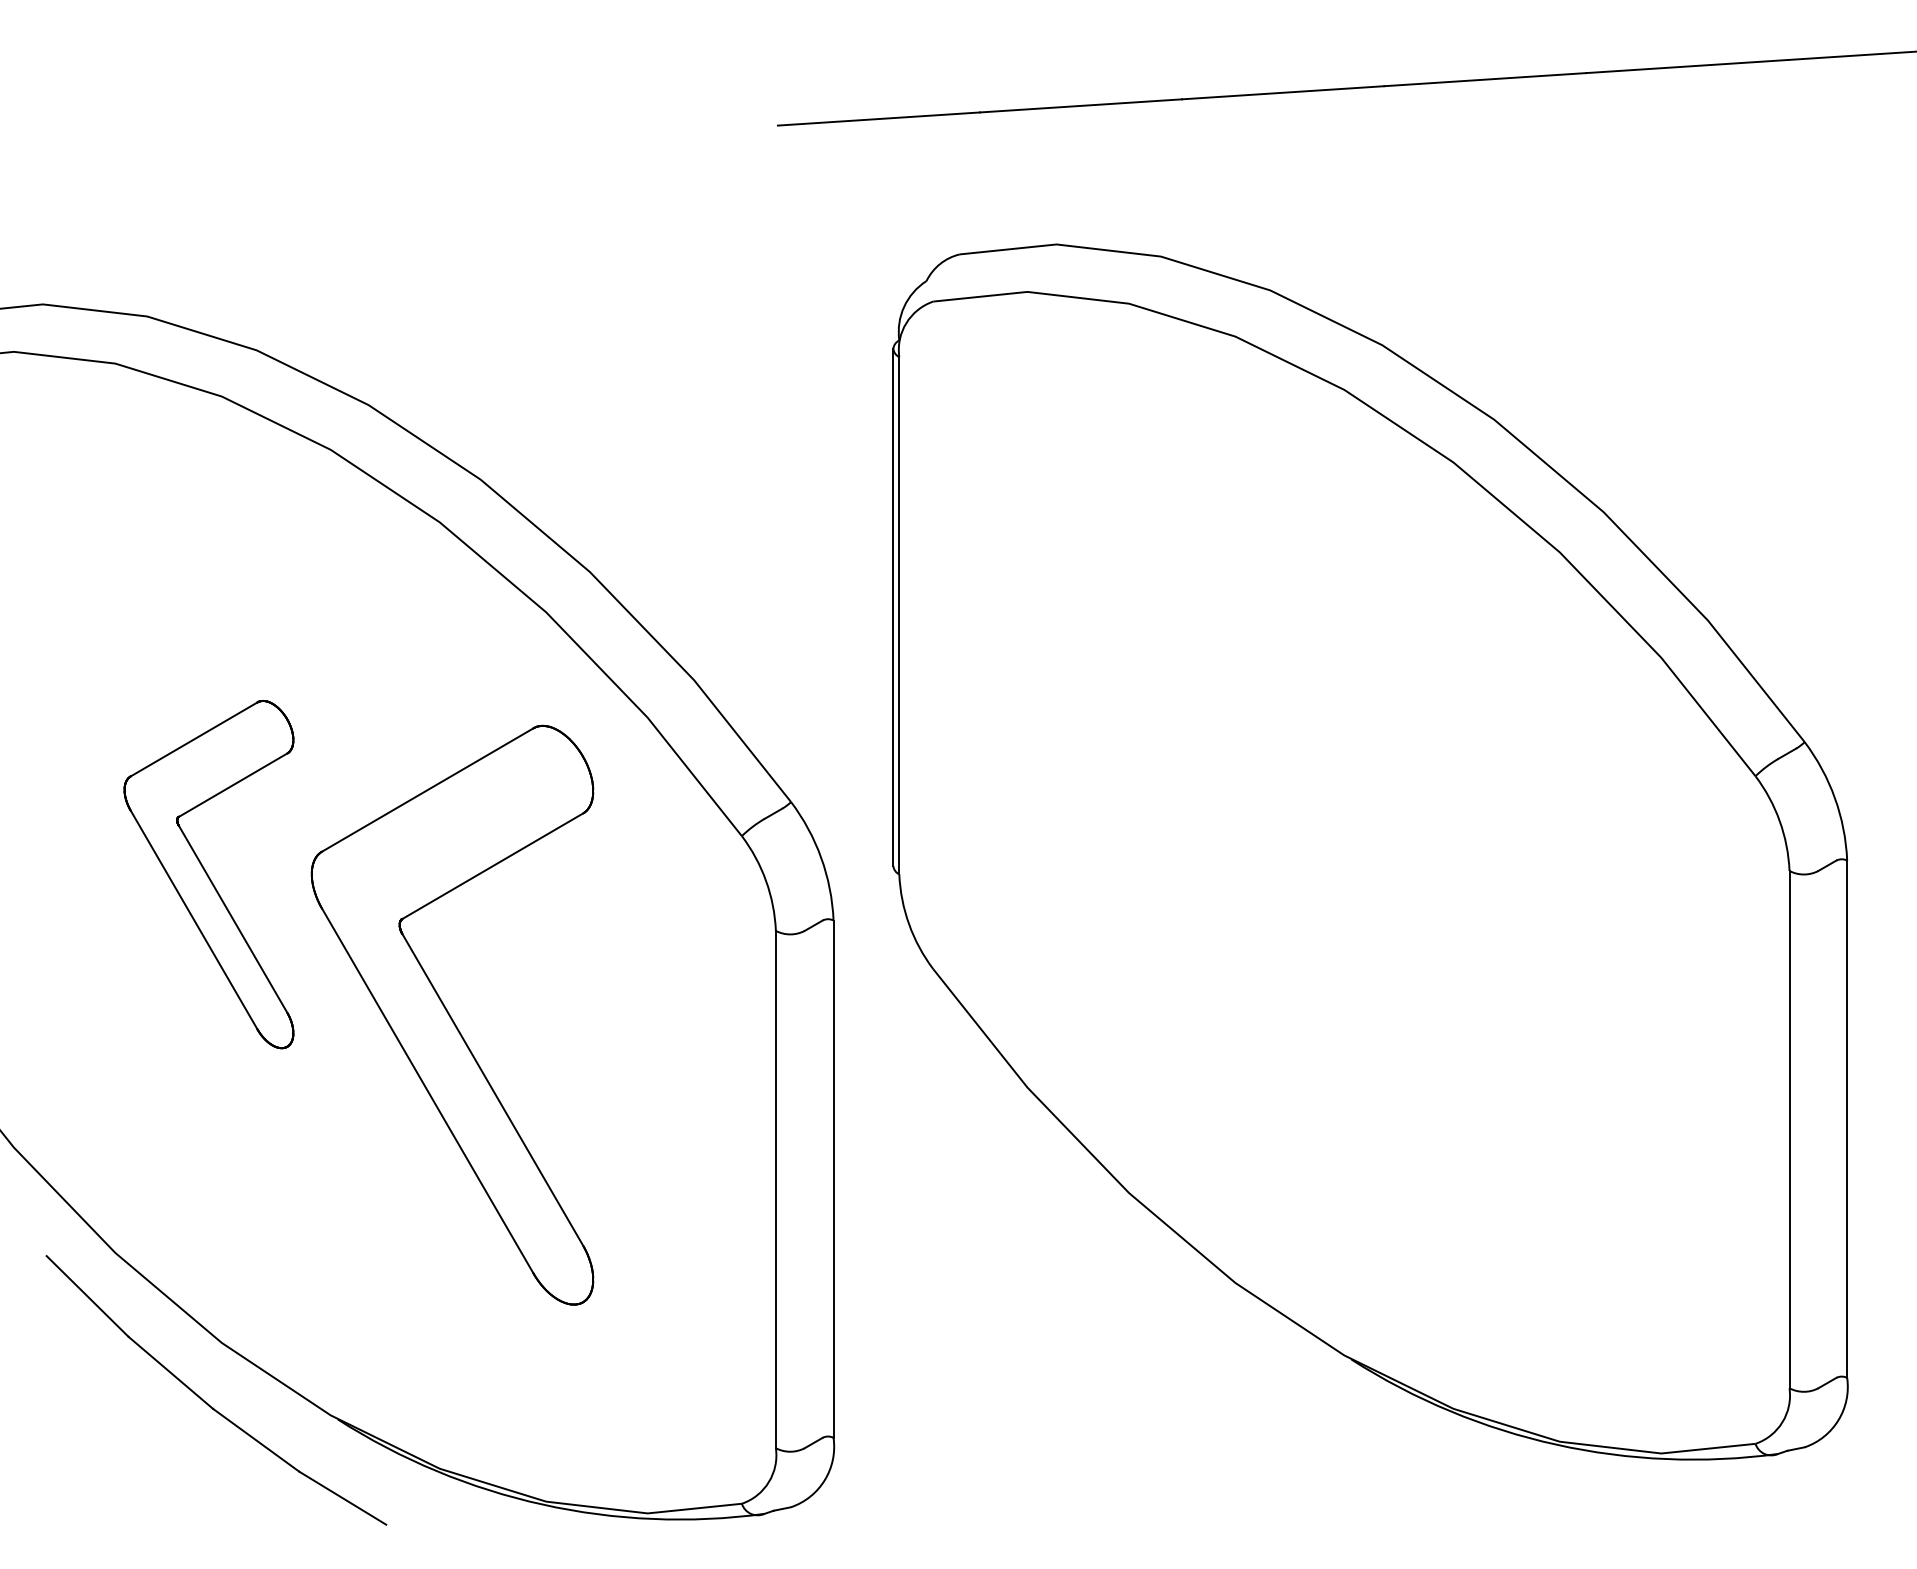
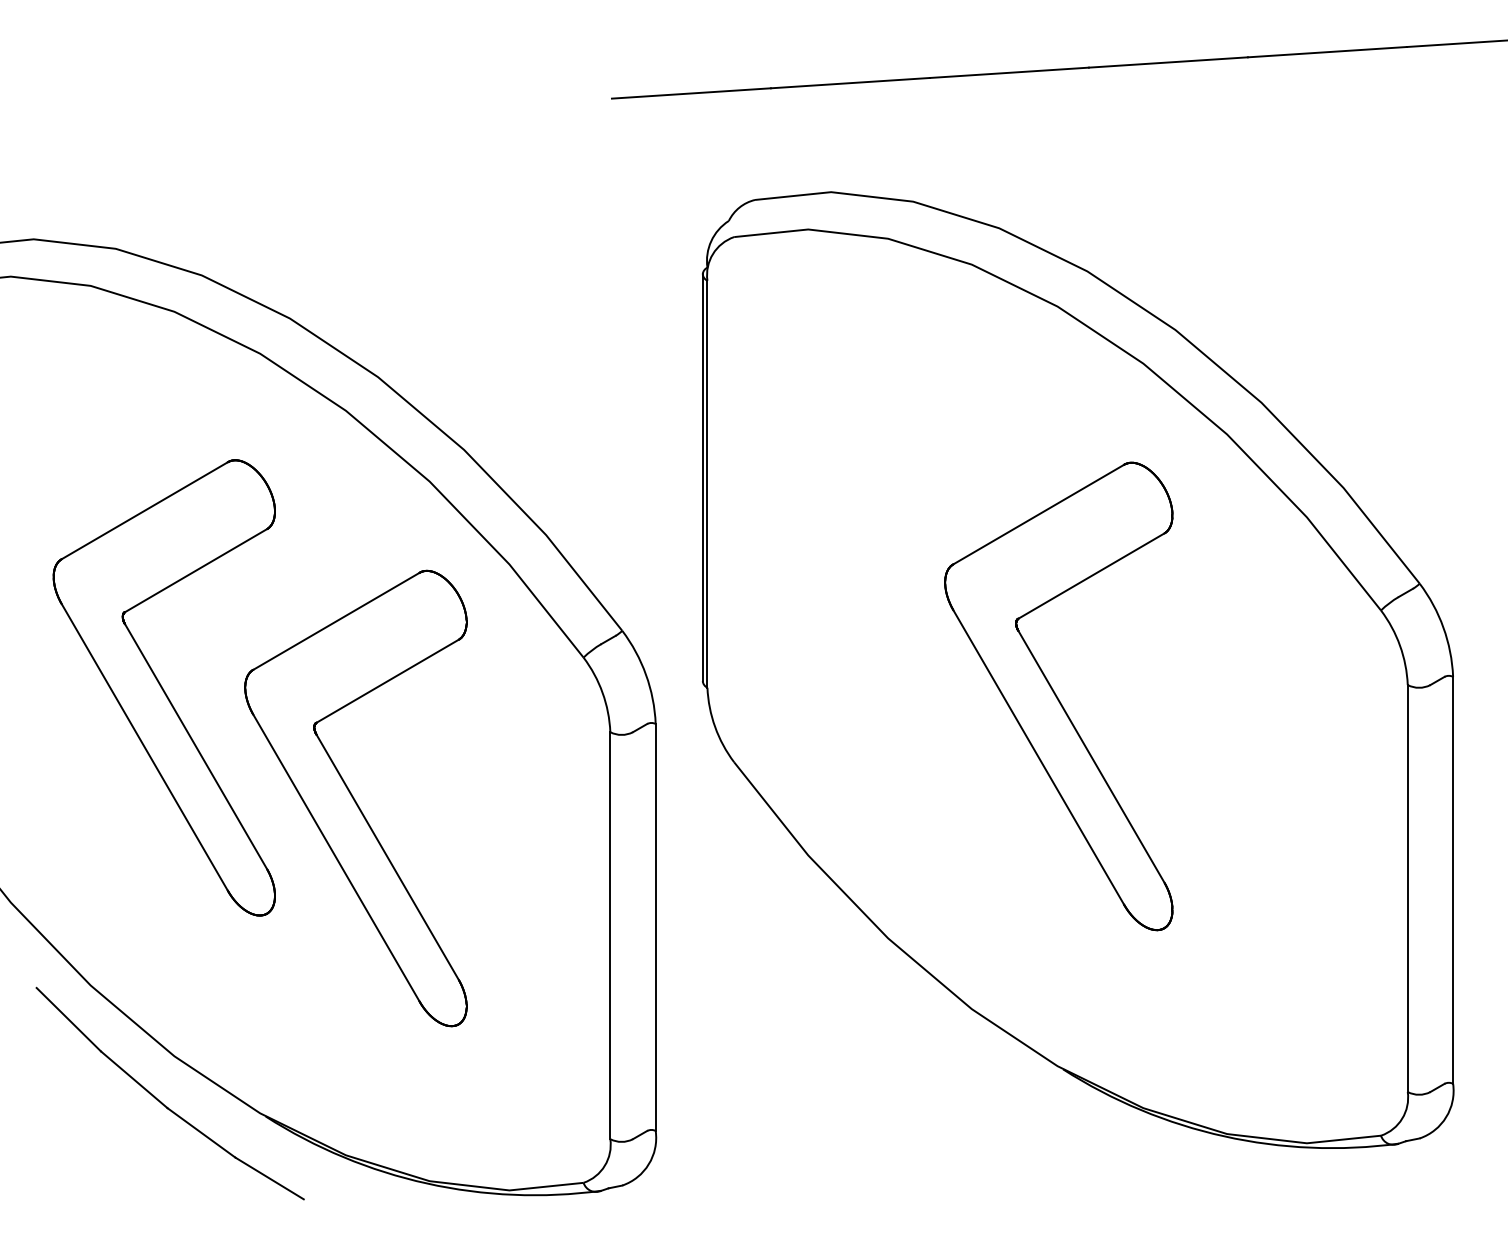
part: (208, 874) -> (163, 687), size x1.67
part: (1345, 885) -> (1058, 696), added

